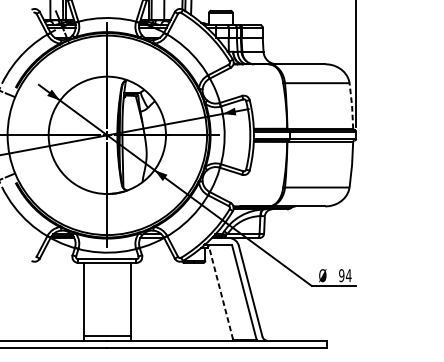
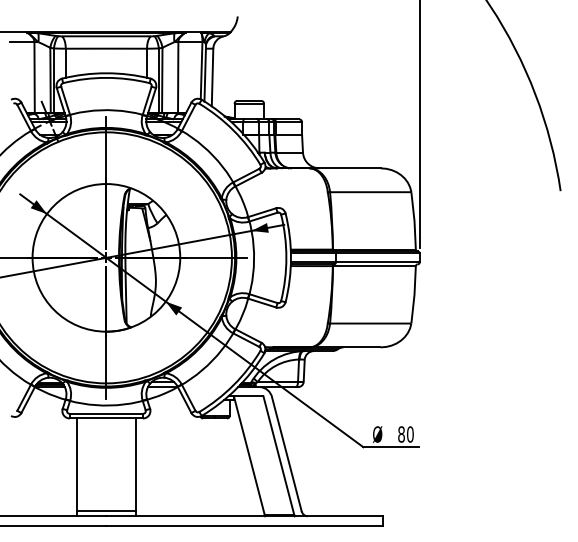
line: (352, 106) -> (414, 221), dashed -> solid
text: (344, 275) -> (405, 434), 94 -> 80
line: (221, 292) -> (249, 455), dashed -> solid

